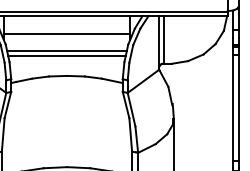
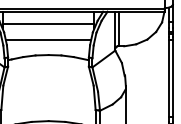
line: (66, 50) -> (48, 36), removed

